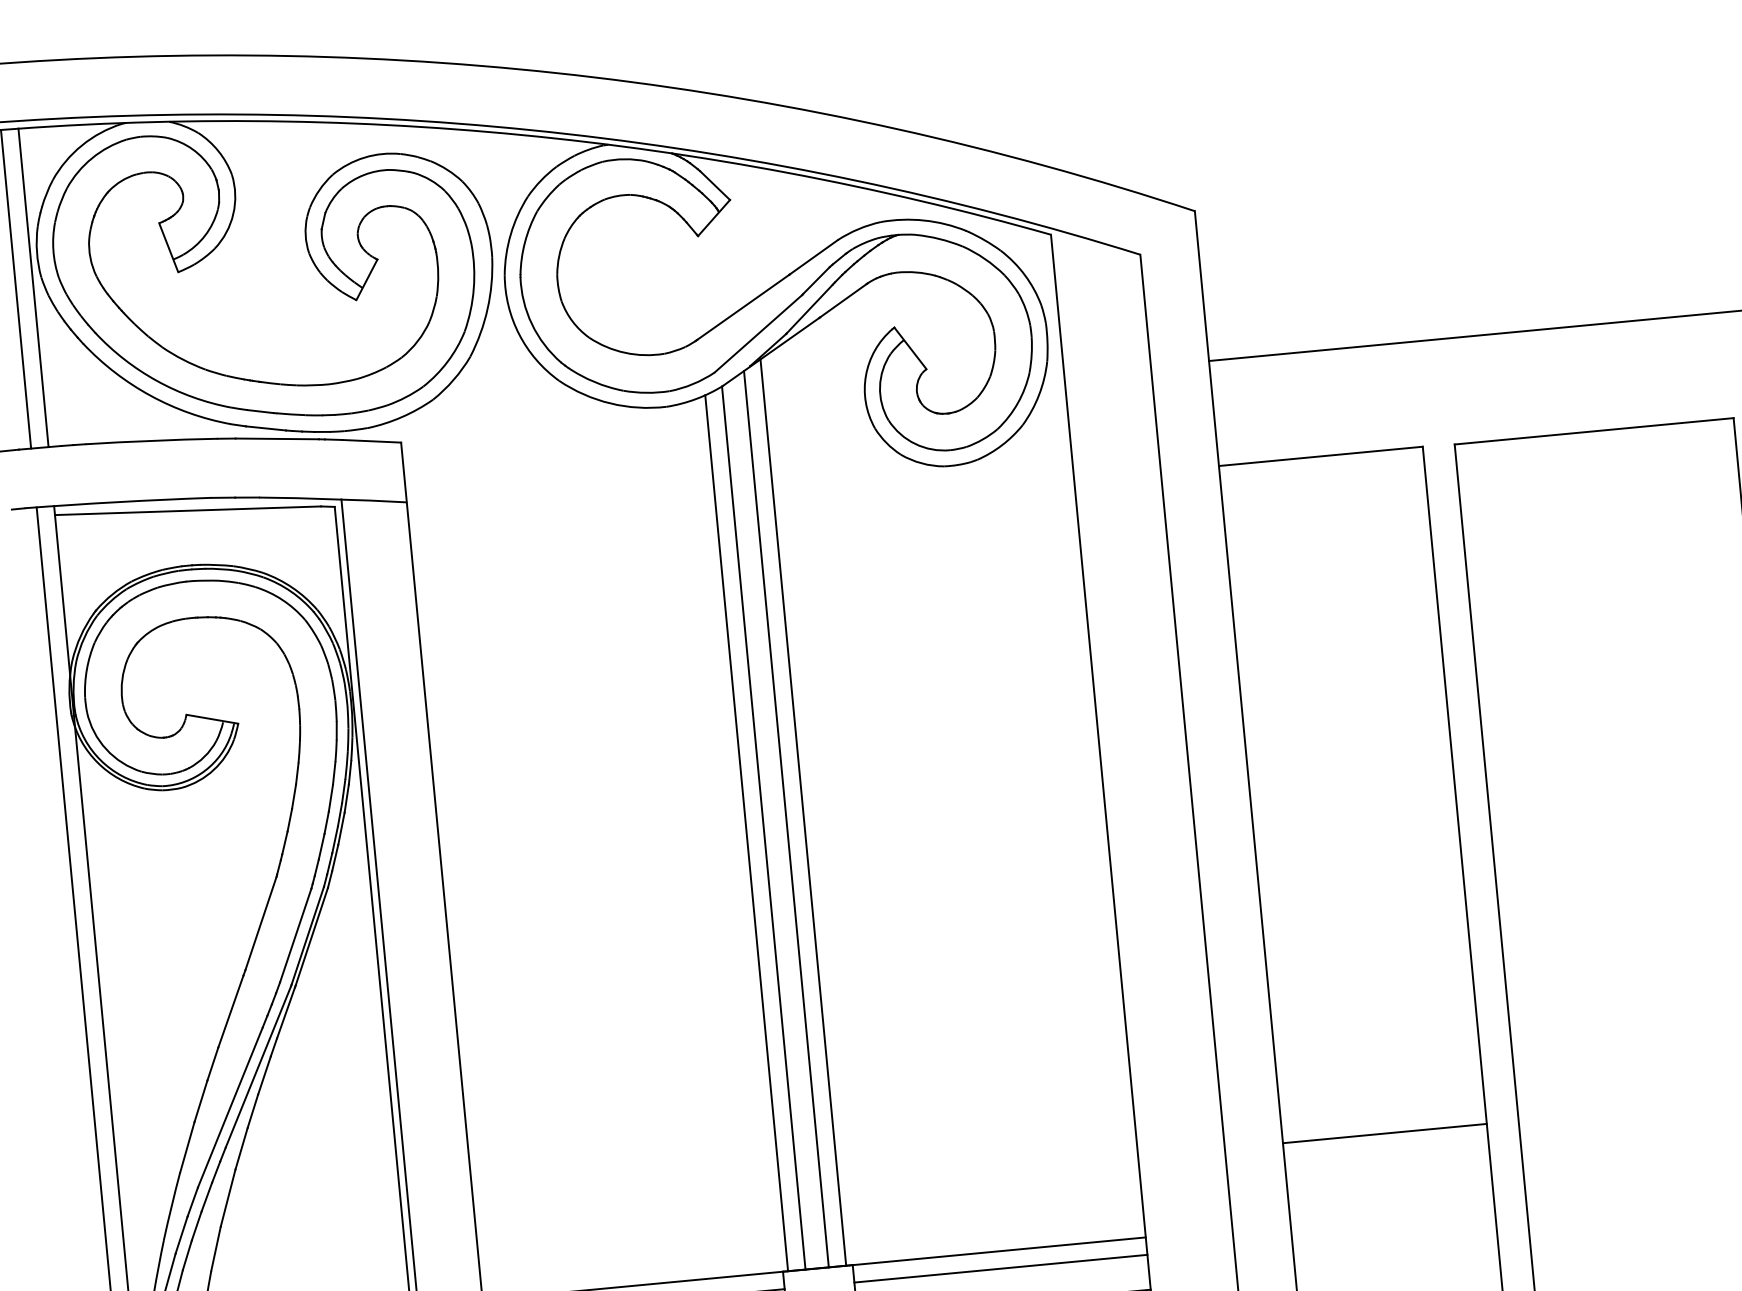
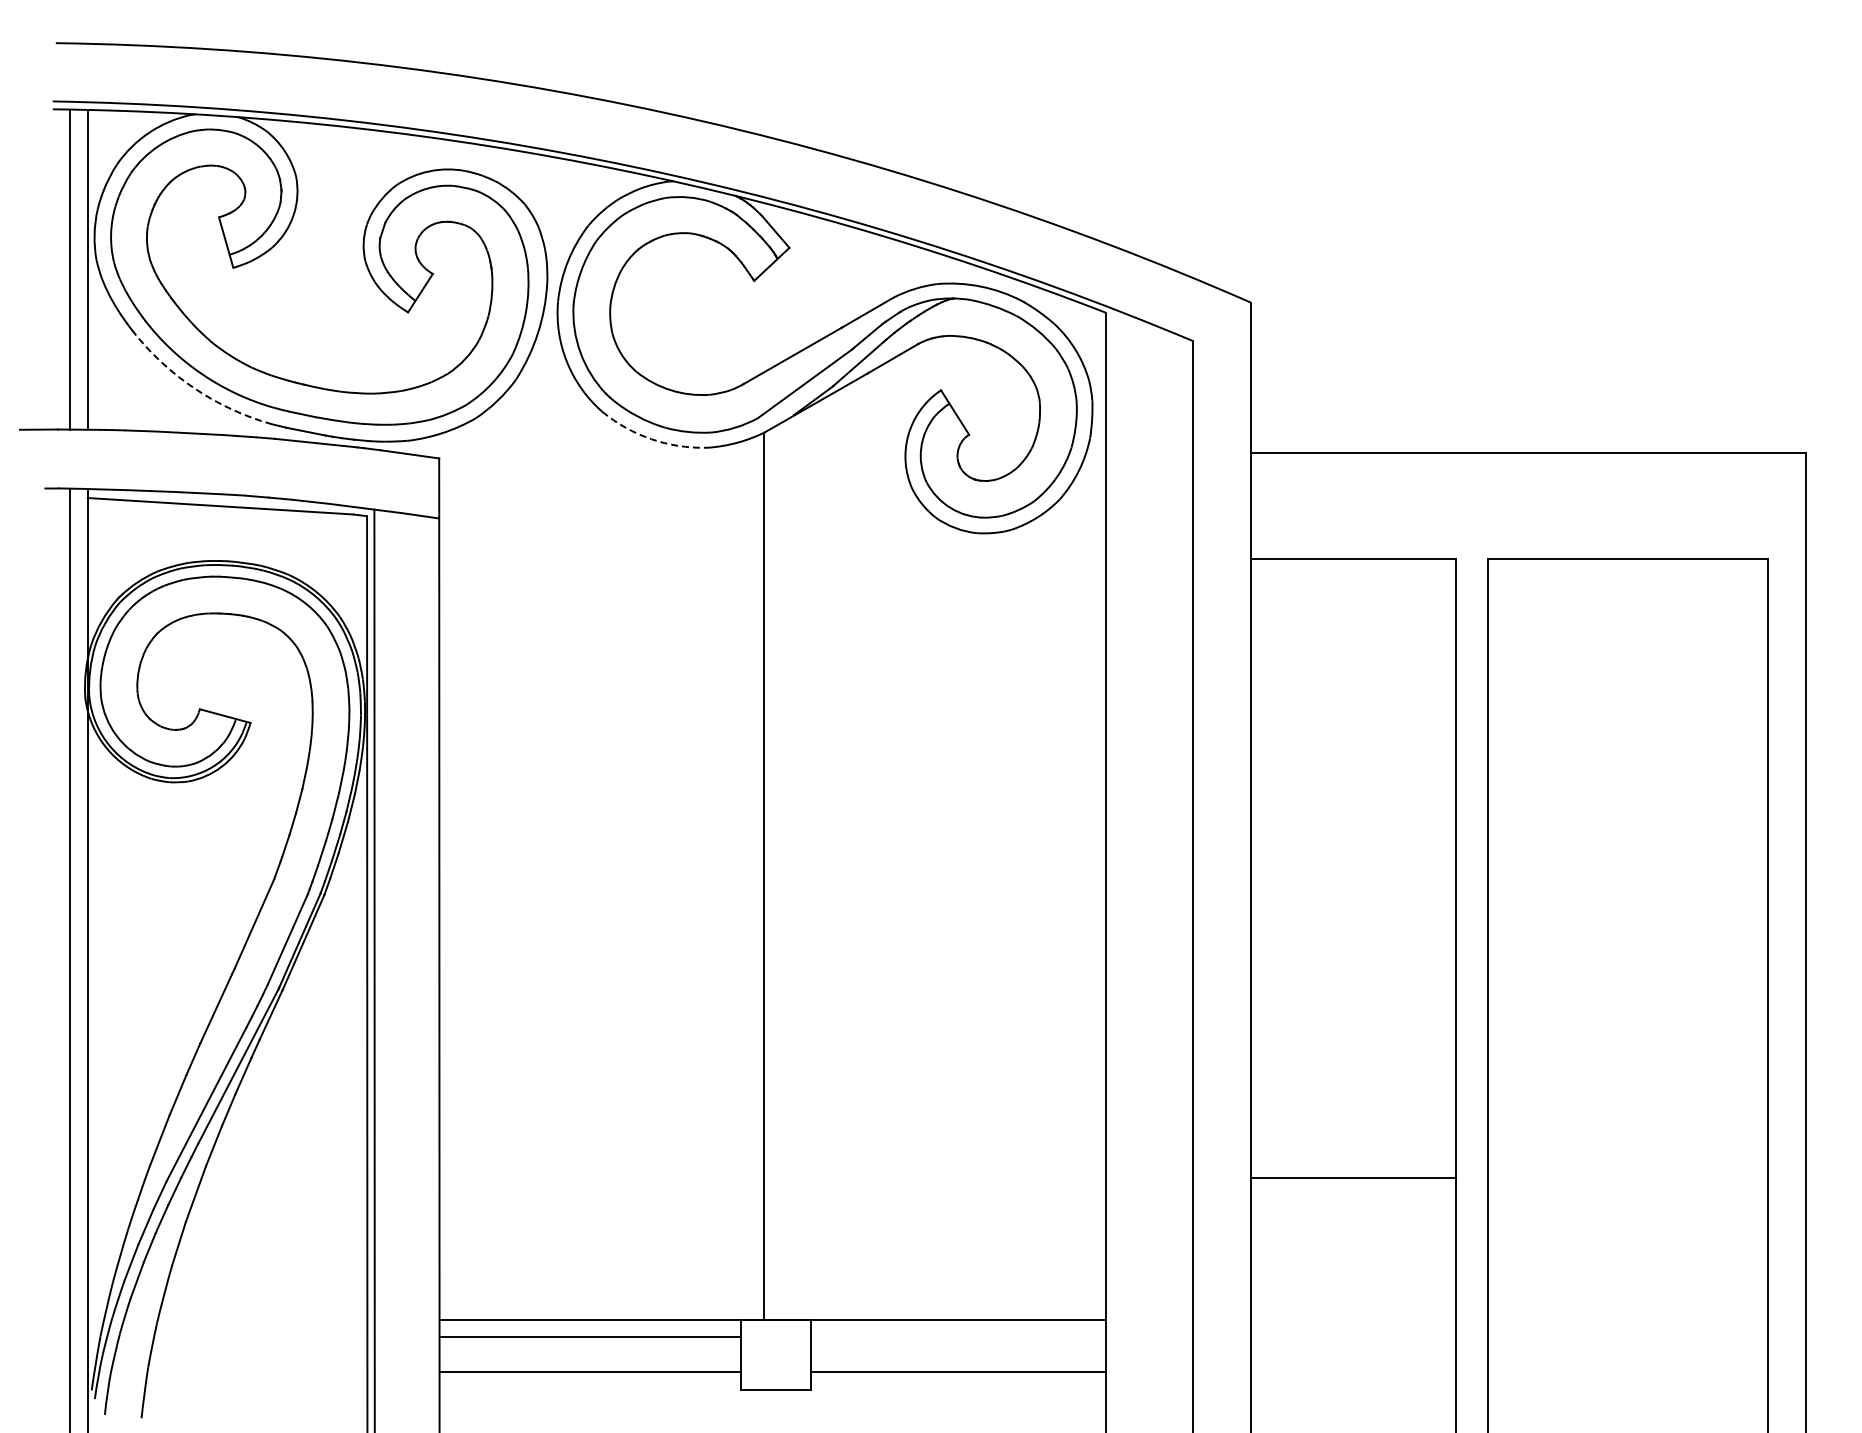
arc: (150, 395) -> (194, 388), solid -> dashed
arc: (610, 403) -> (651, 439), solid -> dashed
line: (803, 812) -> (804, 864), removed
line: (786, 819) -> (787, 869), removed
line: (746, 832) -> (746, 879), removed
line: (1384, 1133) -> (1353, 1177), moved
line: (1000, 1268) -> (958, 1337), removed

